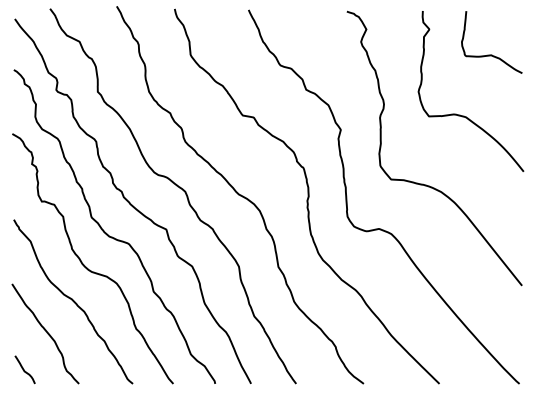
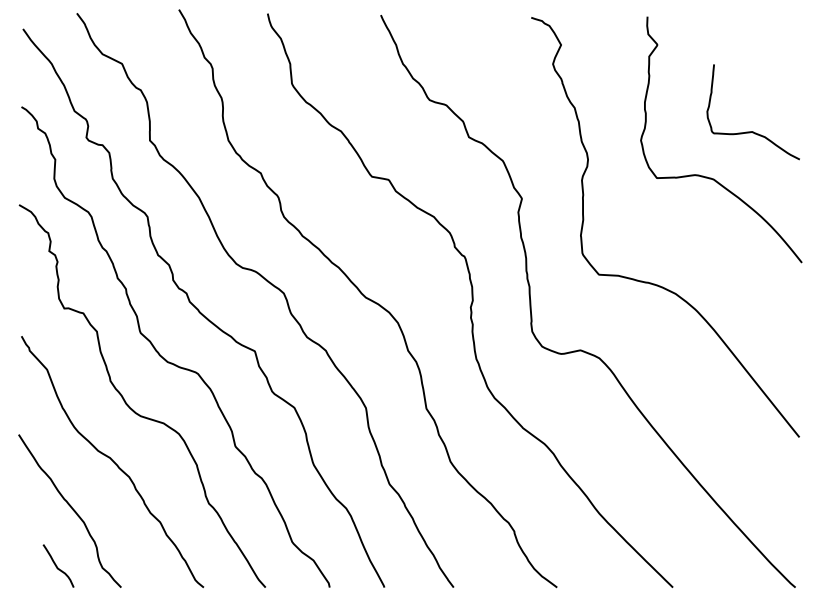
curve: (491, 54) -> (752, 130), moved
curve: (24, 369) -> (57, 565), moved

